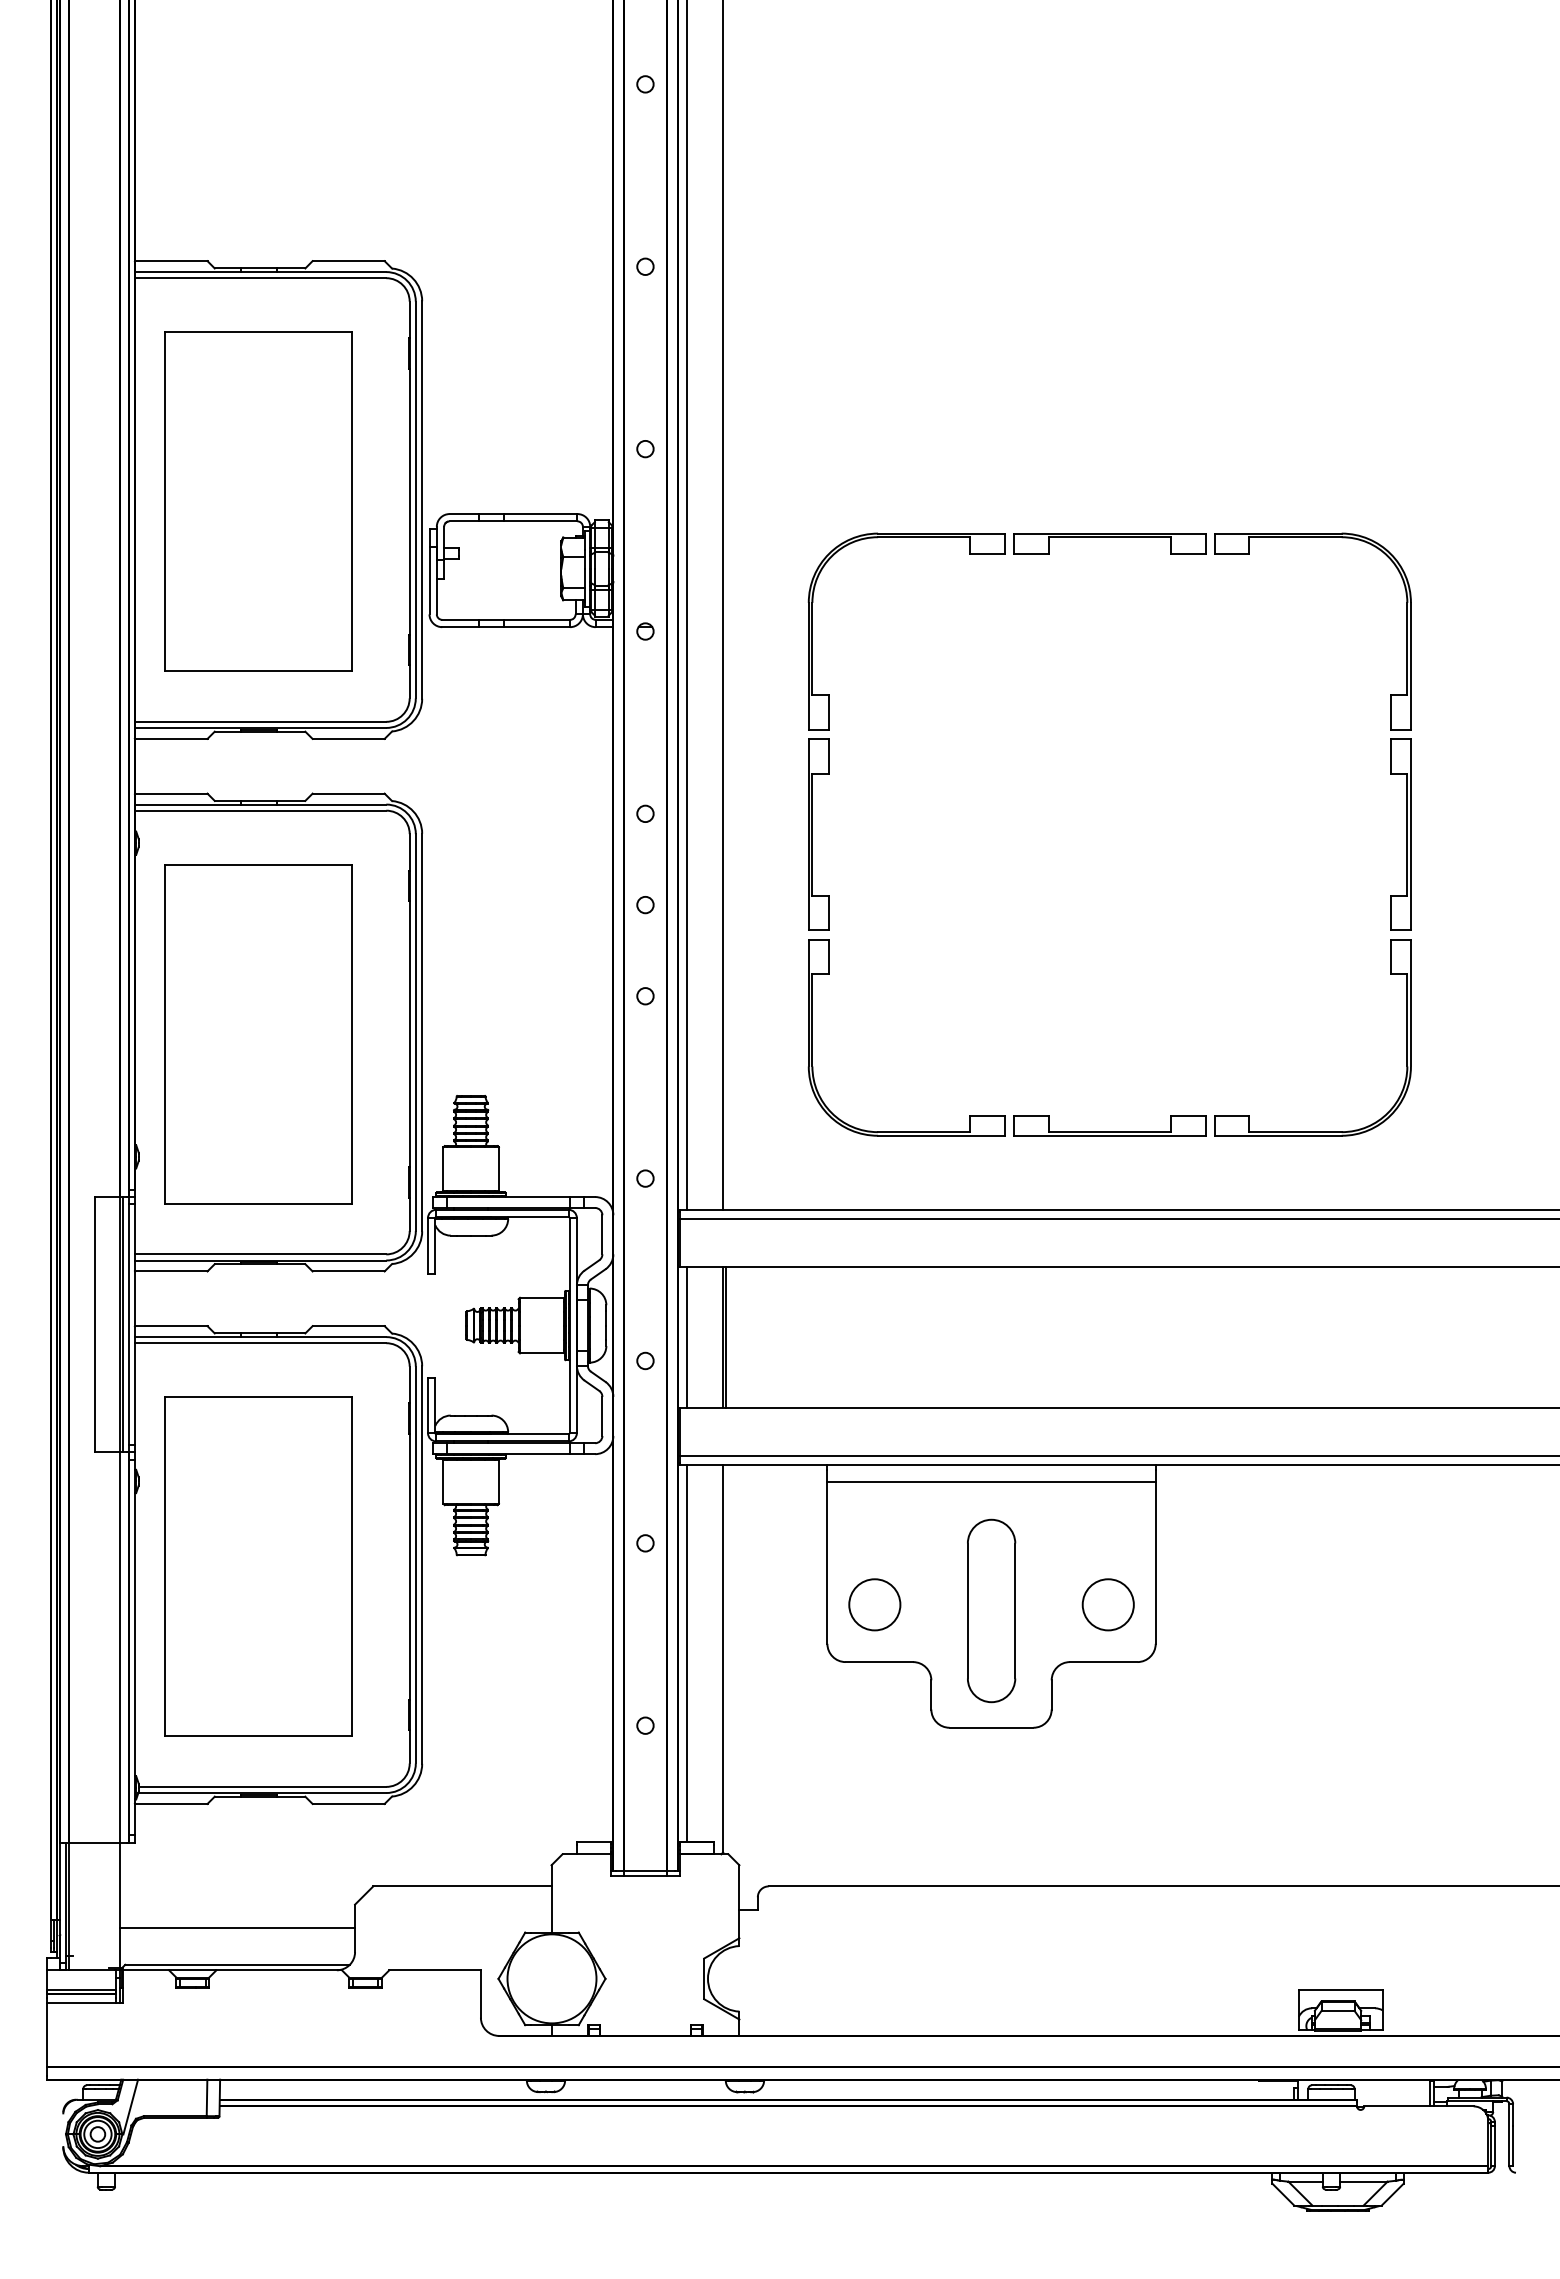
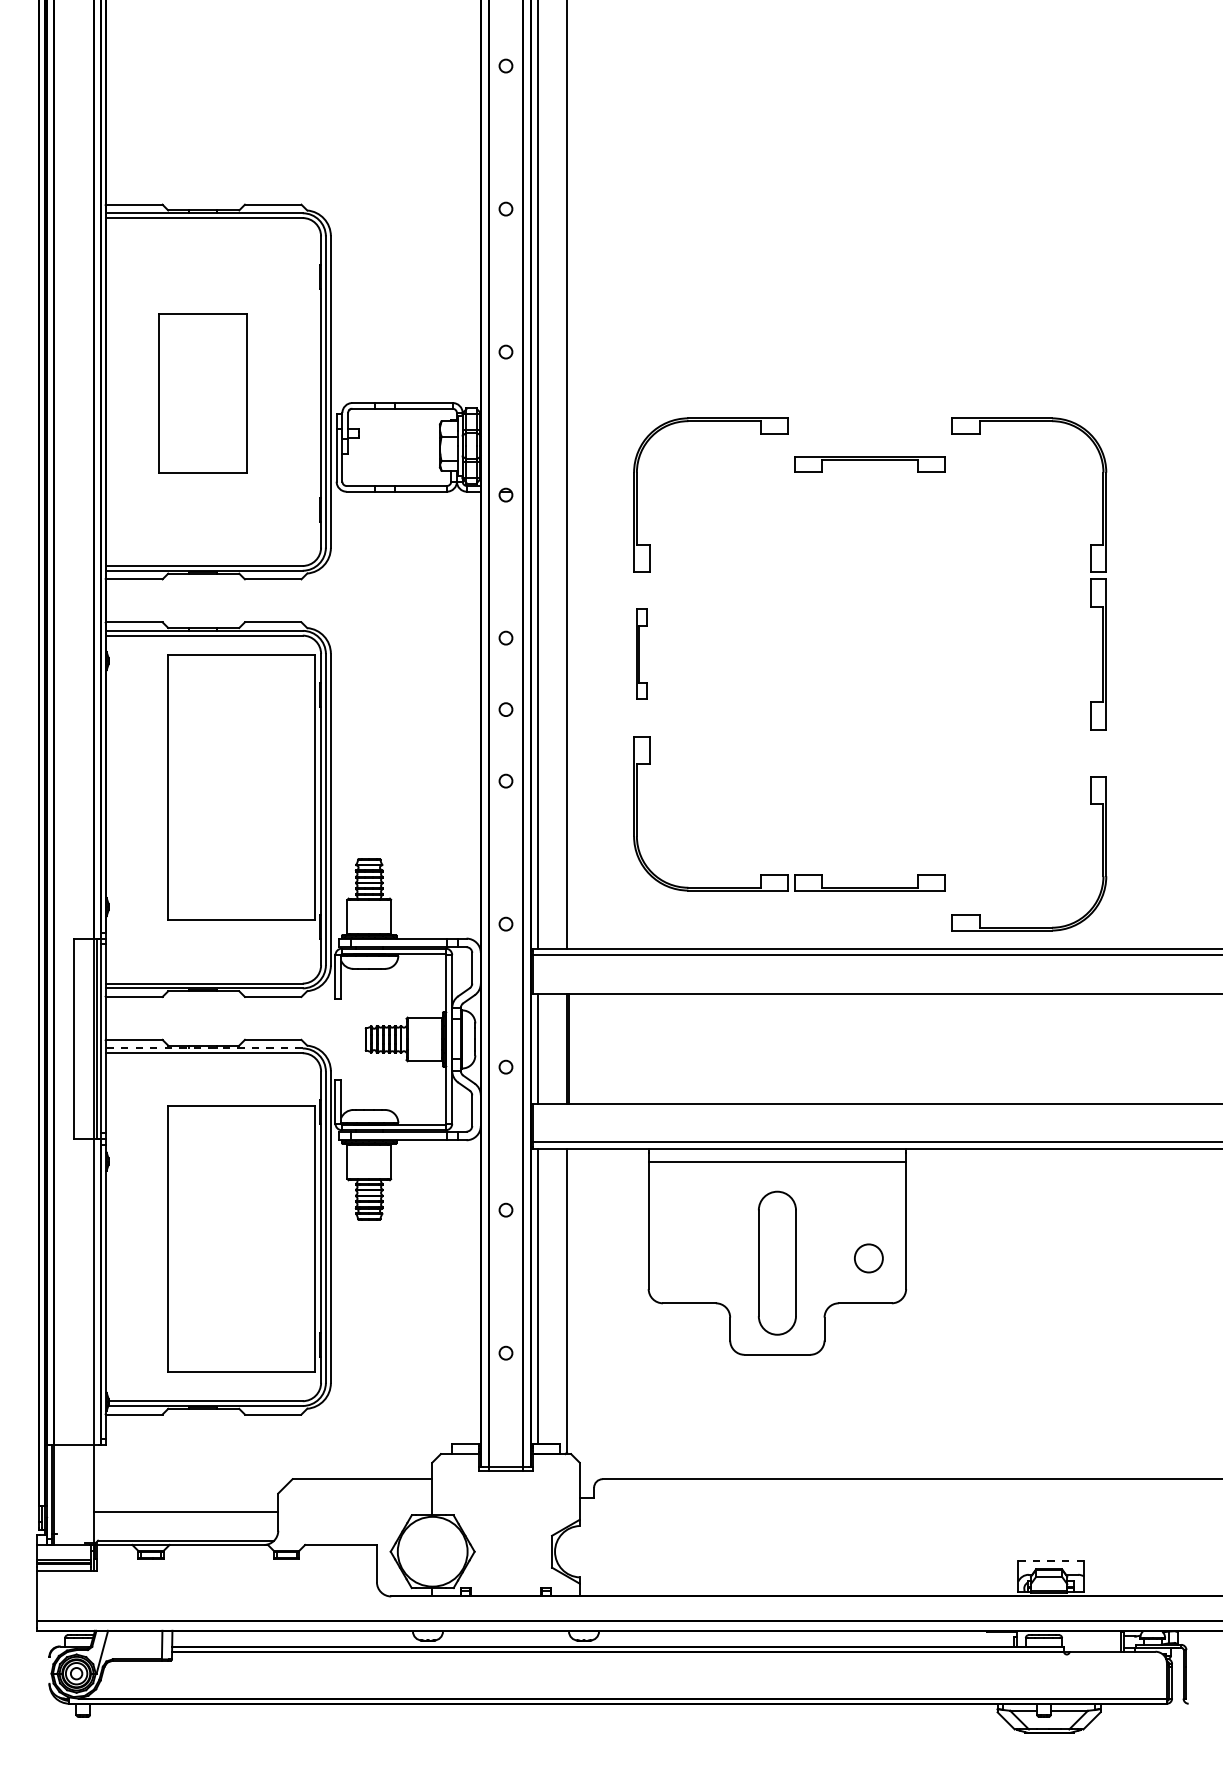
part: (258, 501) -> (202, 393), size x0.6
part: (1109, 543) -> (869, 464), moved
part: (818, 834) -> (641, 654), size x0.6
part: (258, 1034) -> (240, 787), moved
part: (1406, 1037) -> (1102, 853), moved
line: (260, 1337) -> (204, 1048), solid -> dashed
part: (258, 1566) -> (240, 1238), moved
circle: (874, 1604) -> (685, 1258), removed
circle: (1107, 1604) -> (868, 1258), size x0.7
line: (1340, 1990) -> (1051, 1560), solid -> dashed

